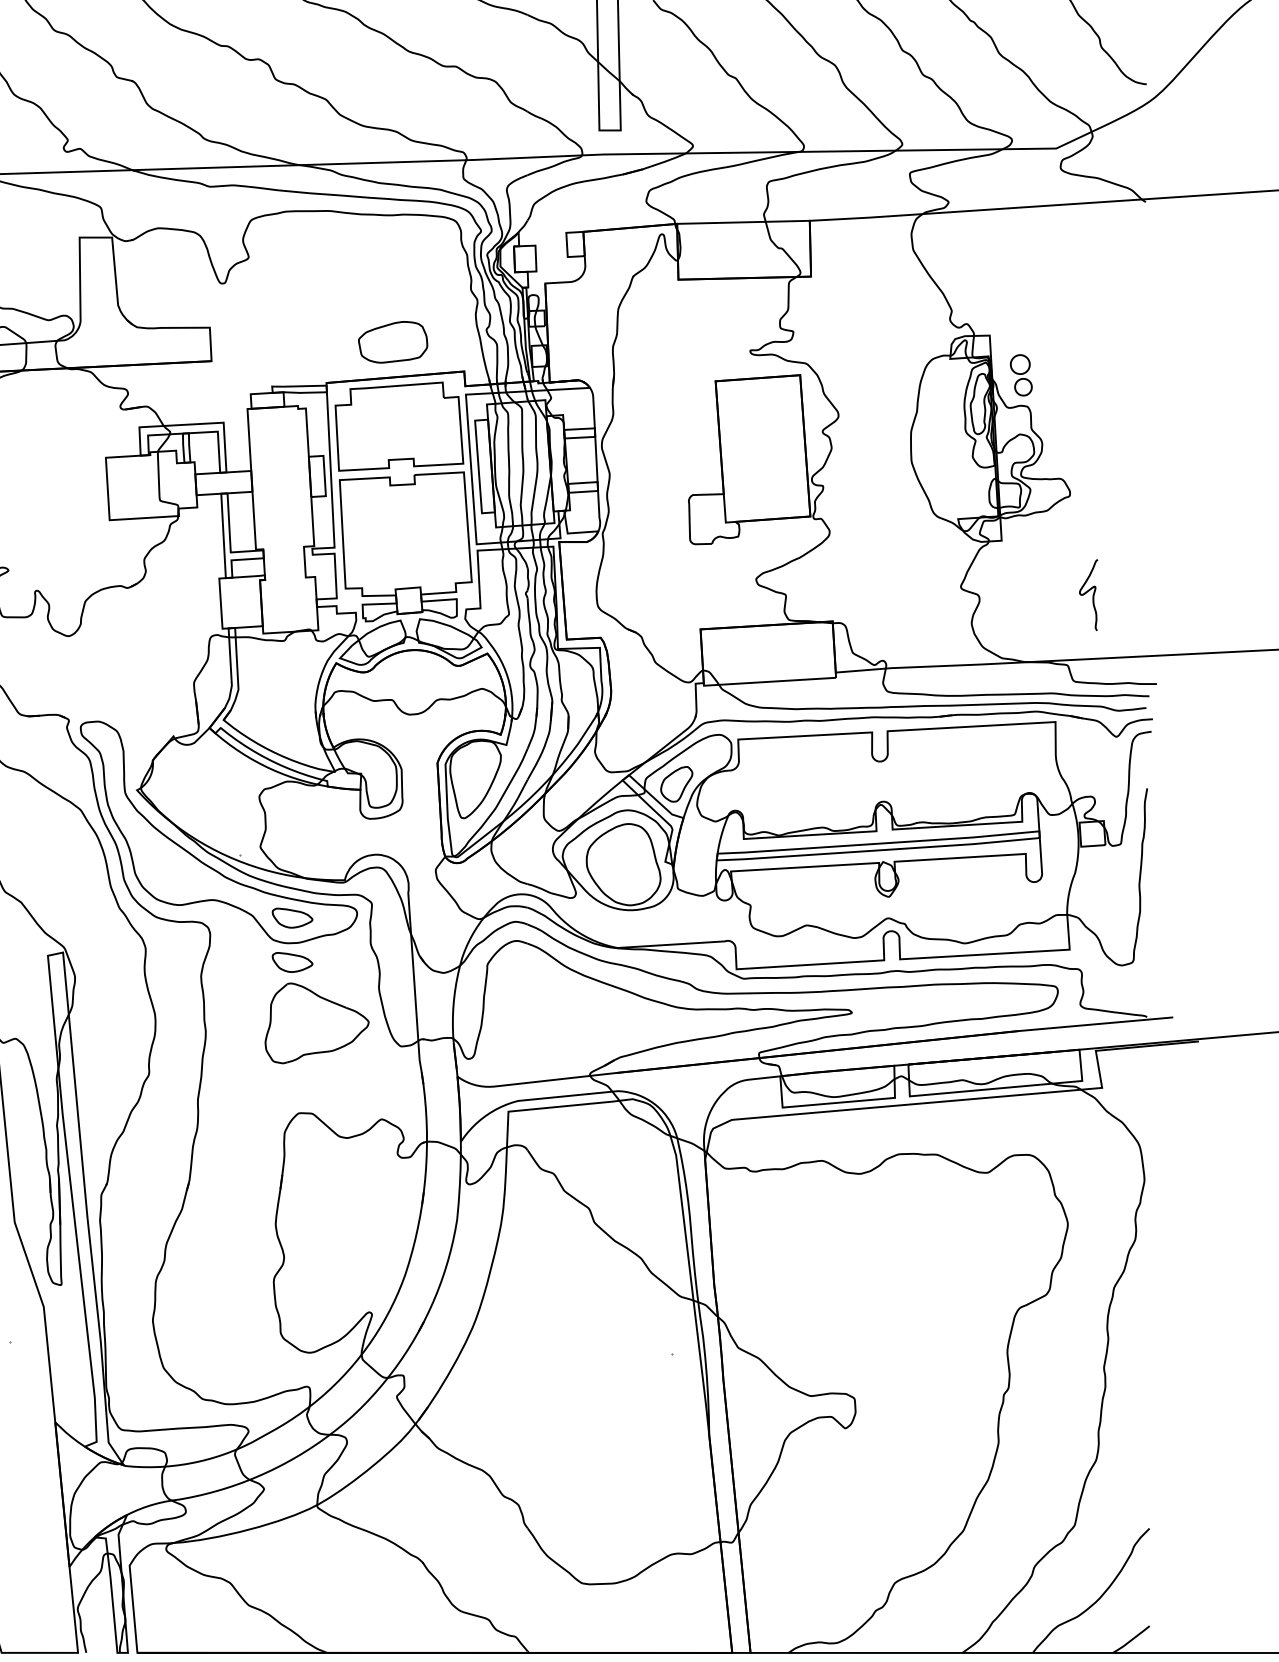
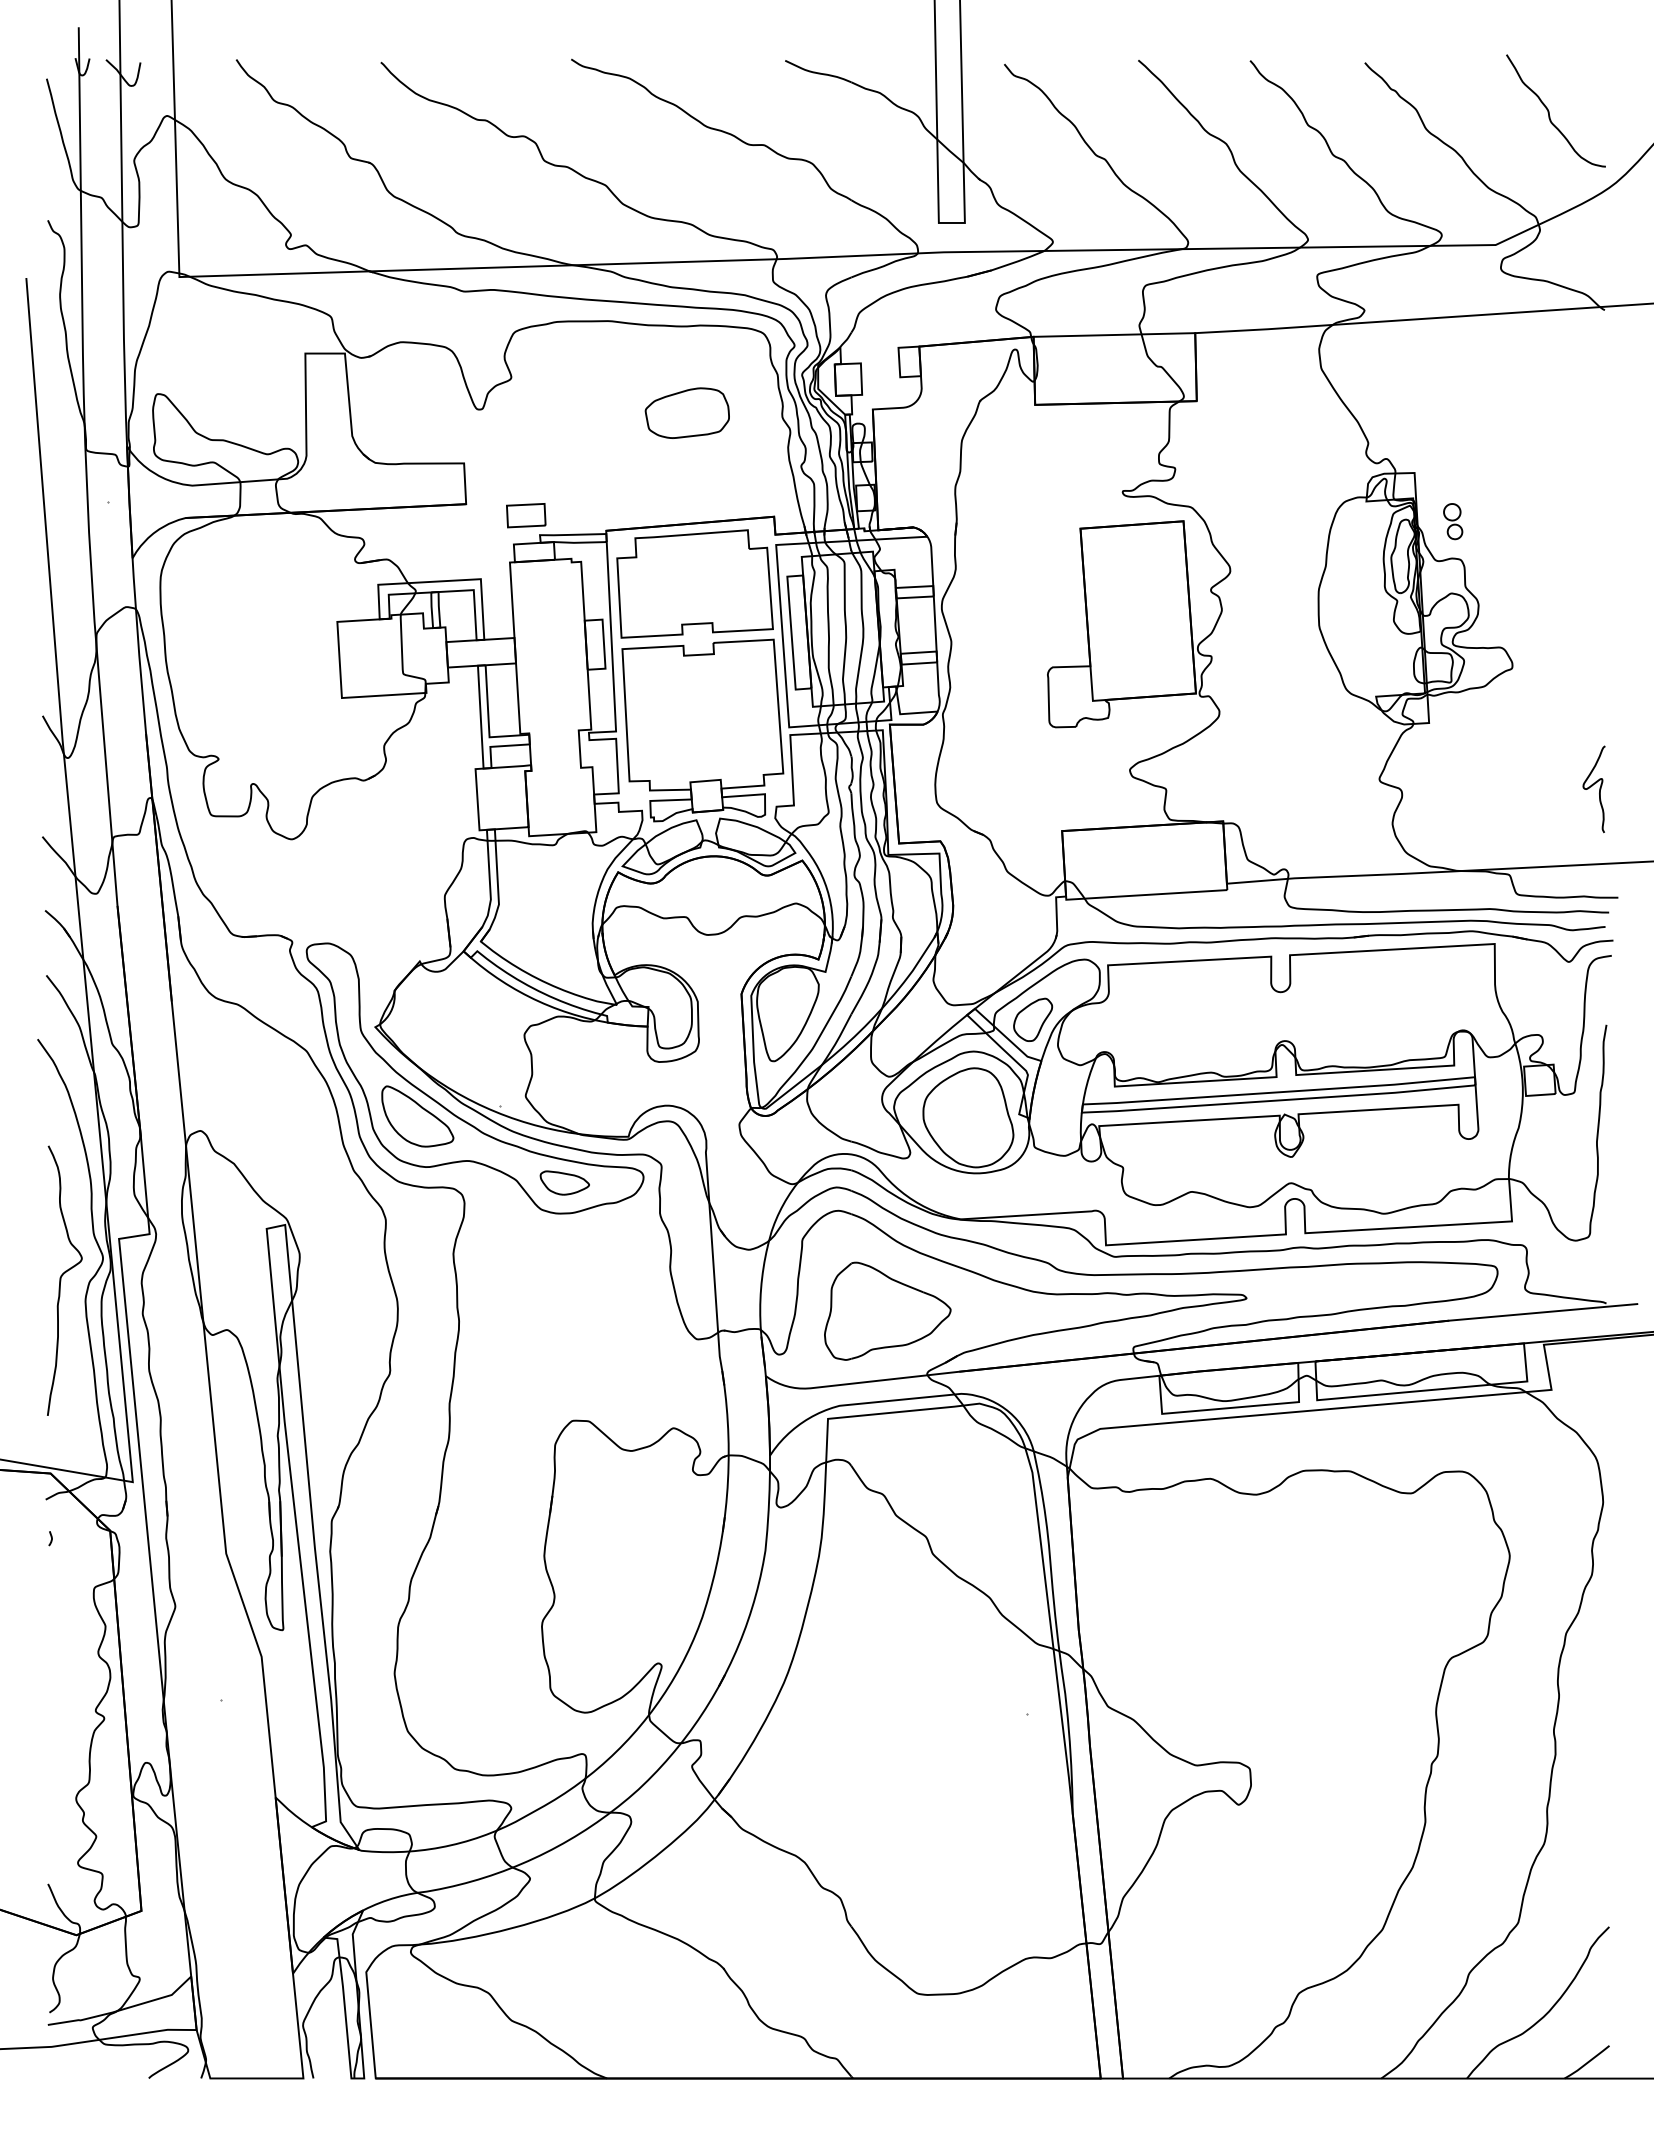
part: (392, 341) -> (686, 412), moved
part: (261, 370) -> (526, 515), added
part: (1021, 375) -> (1453, 521), size x0.71
curve: (1086, 593) -> (1591, 787), moved
part: (171, 863) -> (417, 1116), added
part: (292, 962) -> (564, 1236), removed
part: (316, 1022) -> (887, 1310), moved

